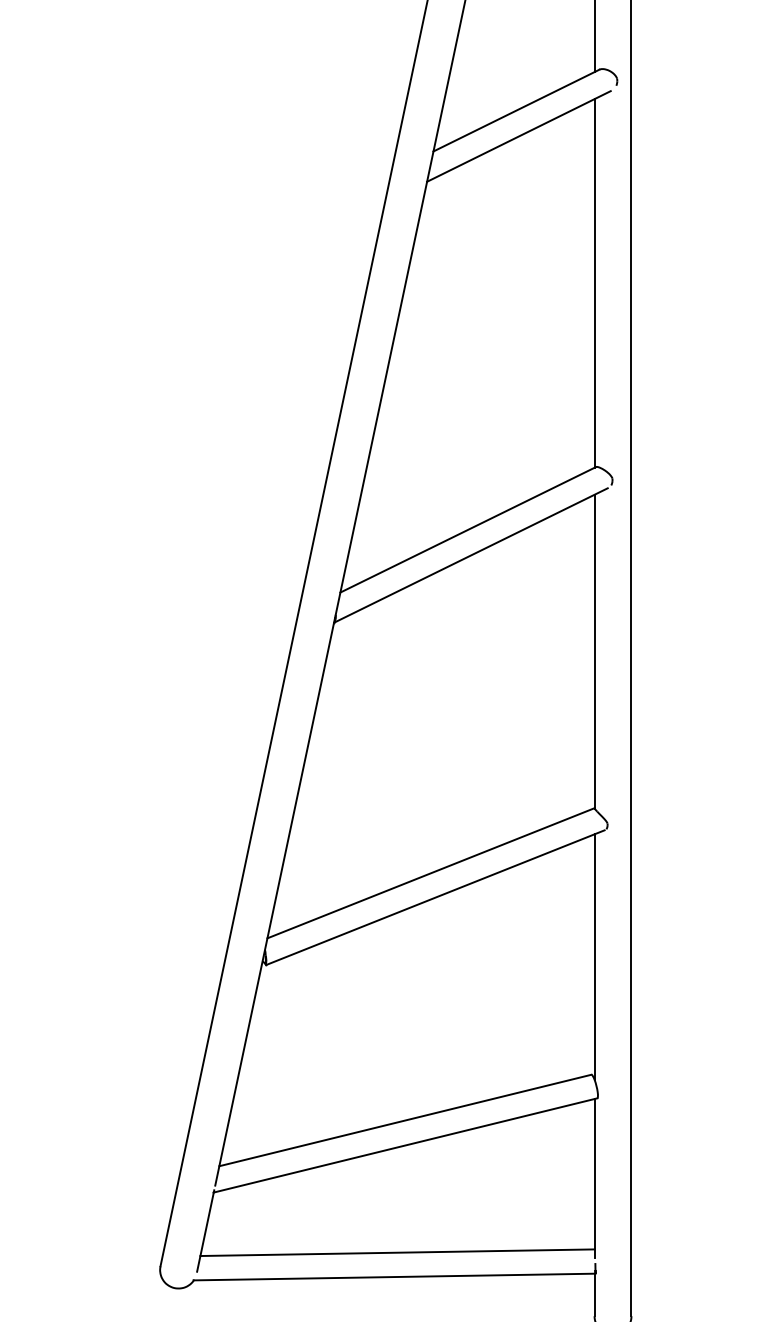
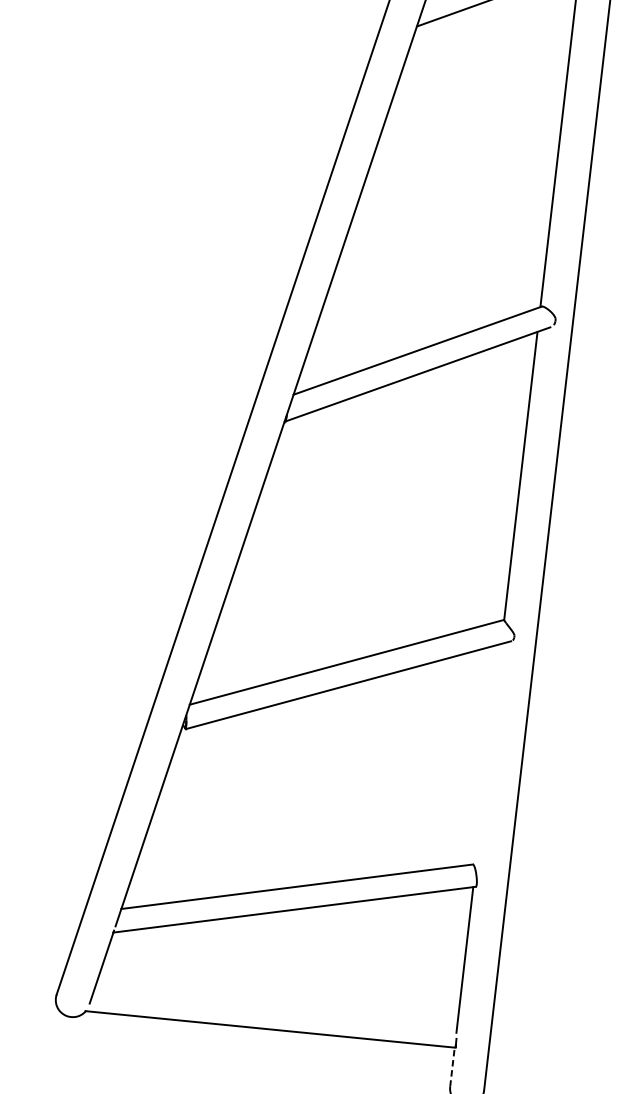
line: (594, 956) -> (488, 756), removed
line: (397, 1252) -> (275, 1007), removed
line: (594, 1294) -> (452, 1066), solid -> dashed

